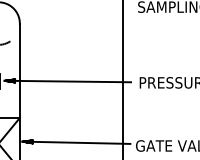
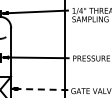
line: (76, 142) -> (40, 89), solid -> dashed

